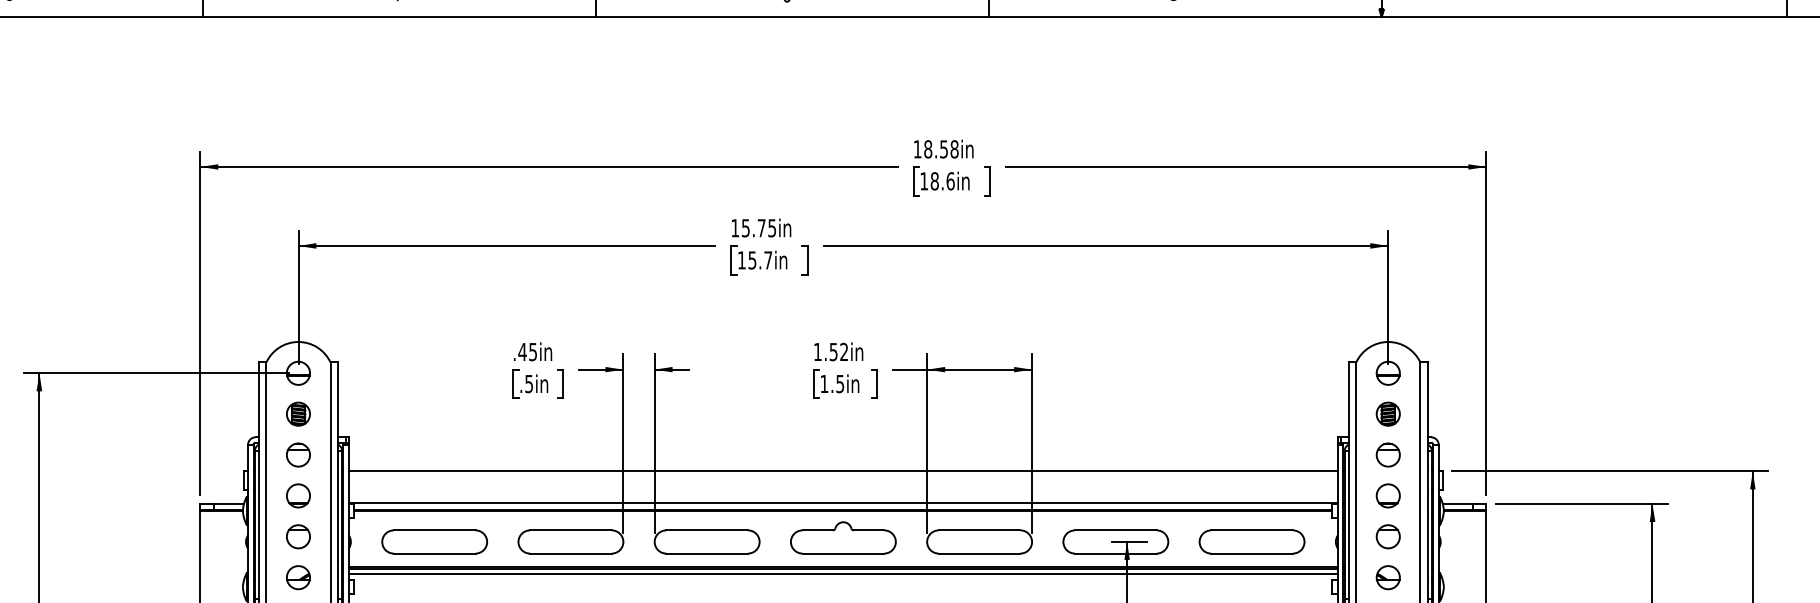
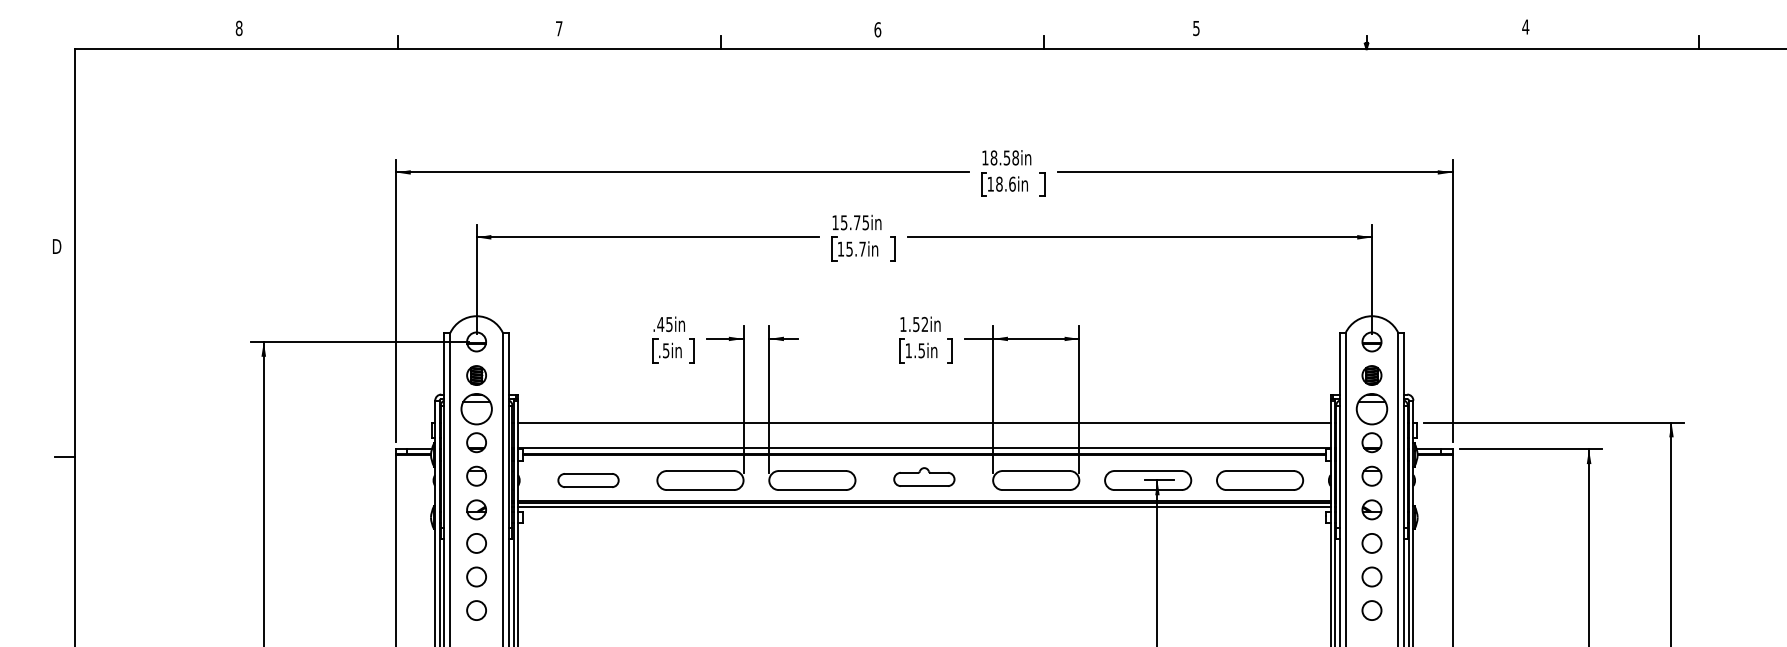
part: (298, 454) -> (476, 408), size x1.6
part: (1387, 454) -> (1371, 408), size x1.6
part: (843, 537) -> (924, 476), size x0.7
part: (434, 541) -> (588, 480), size x0.7

